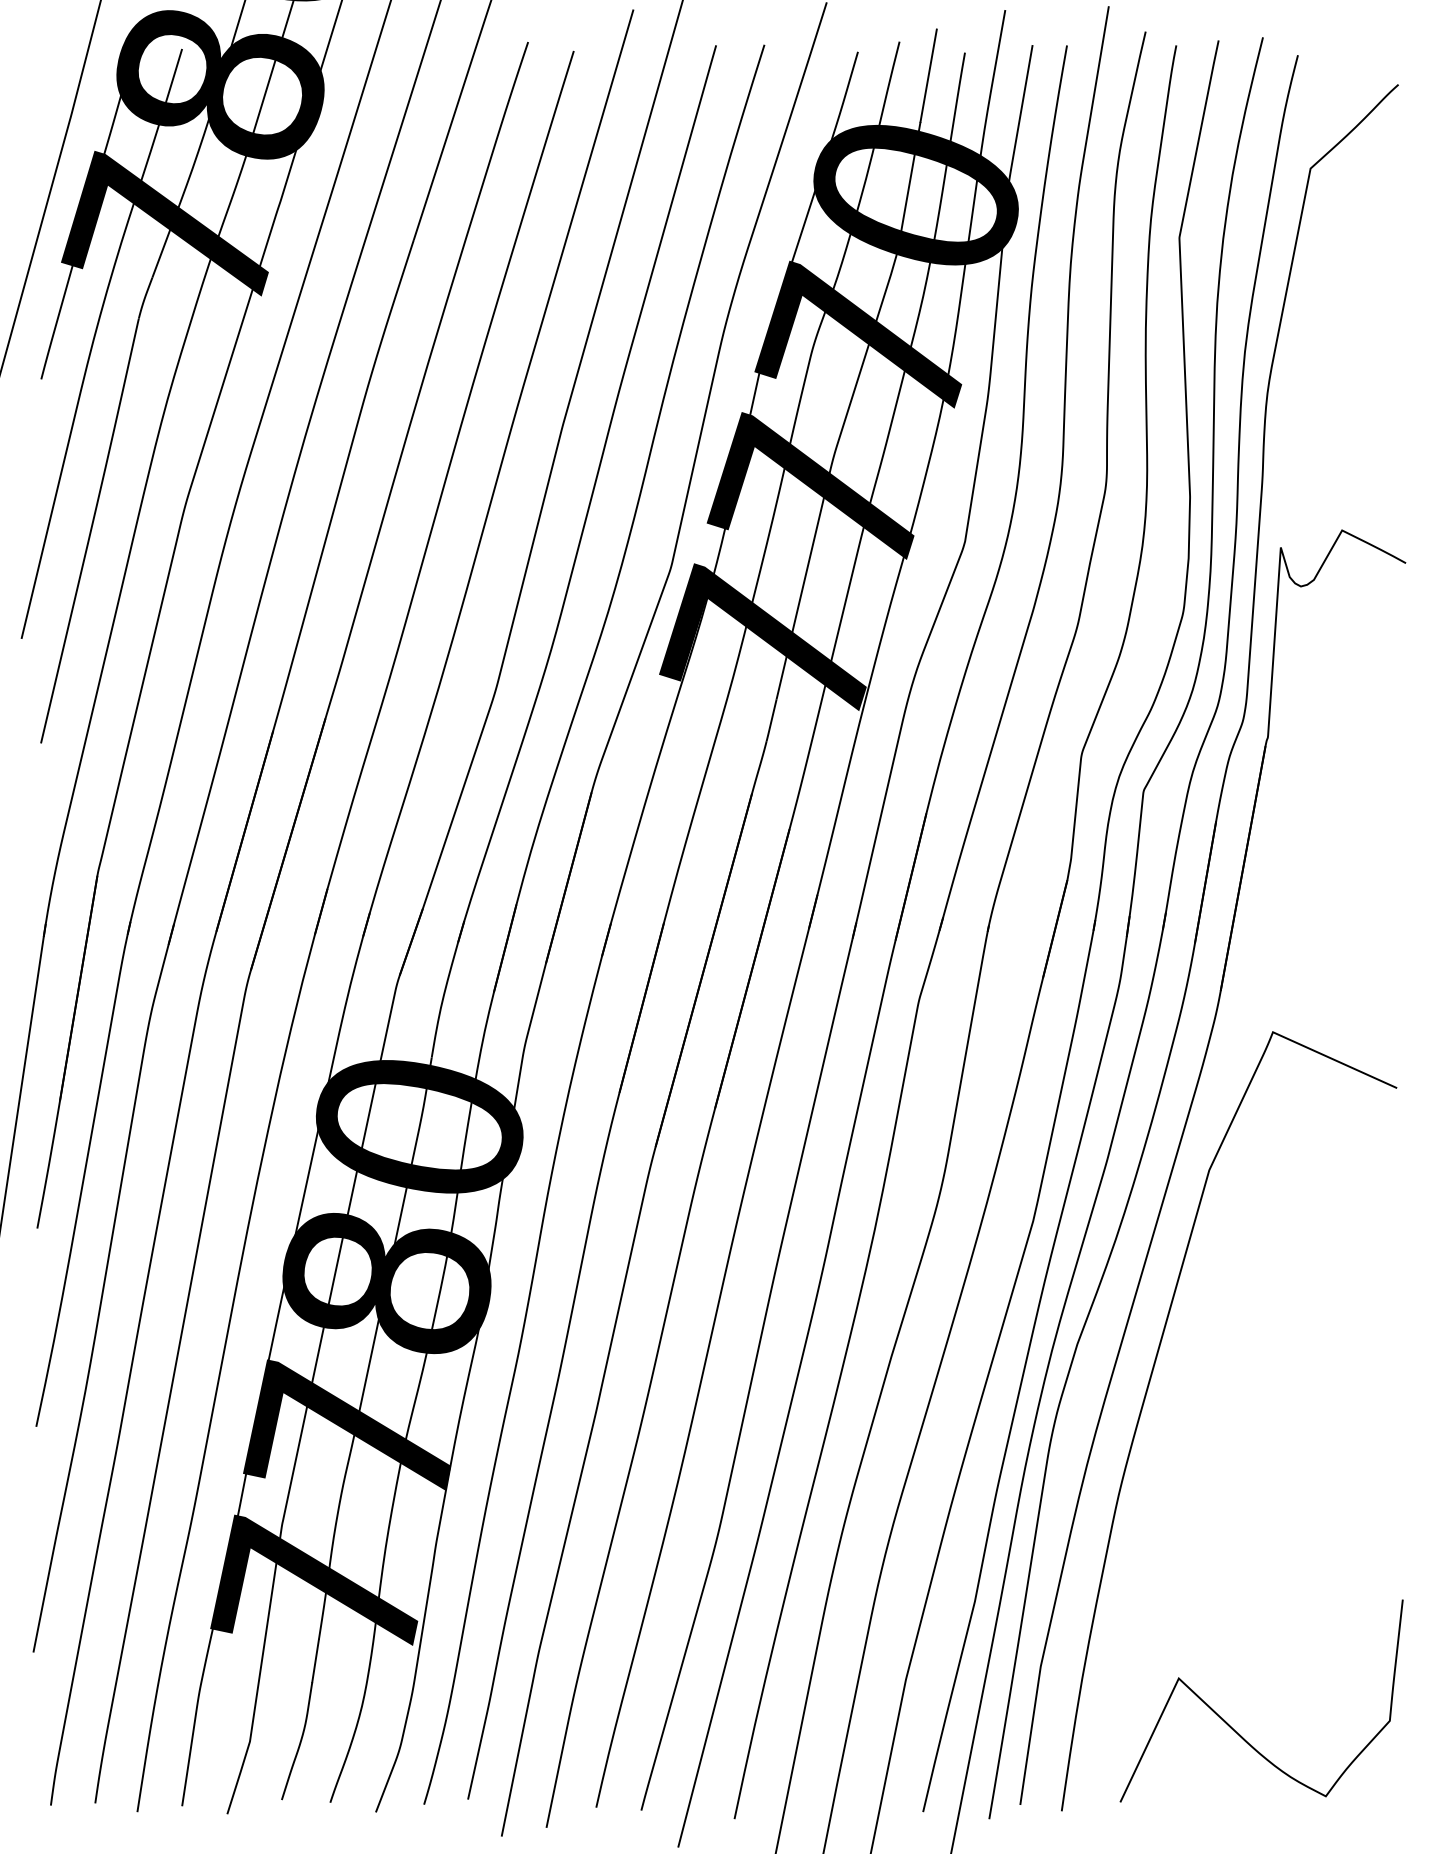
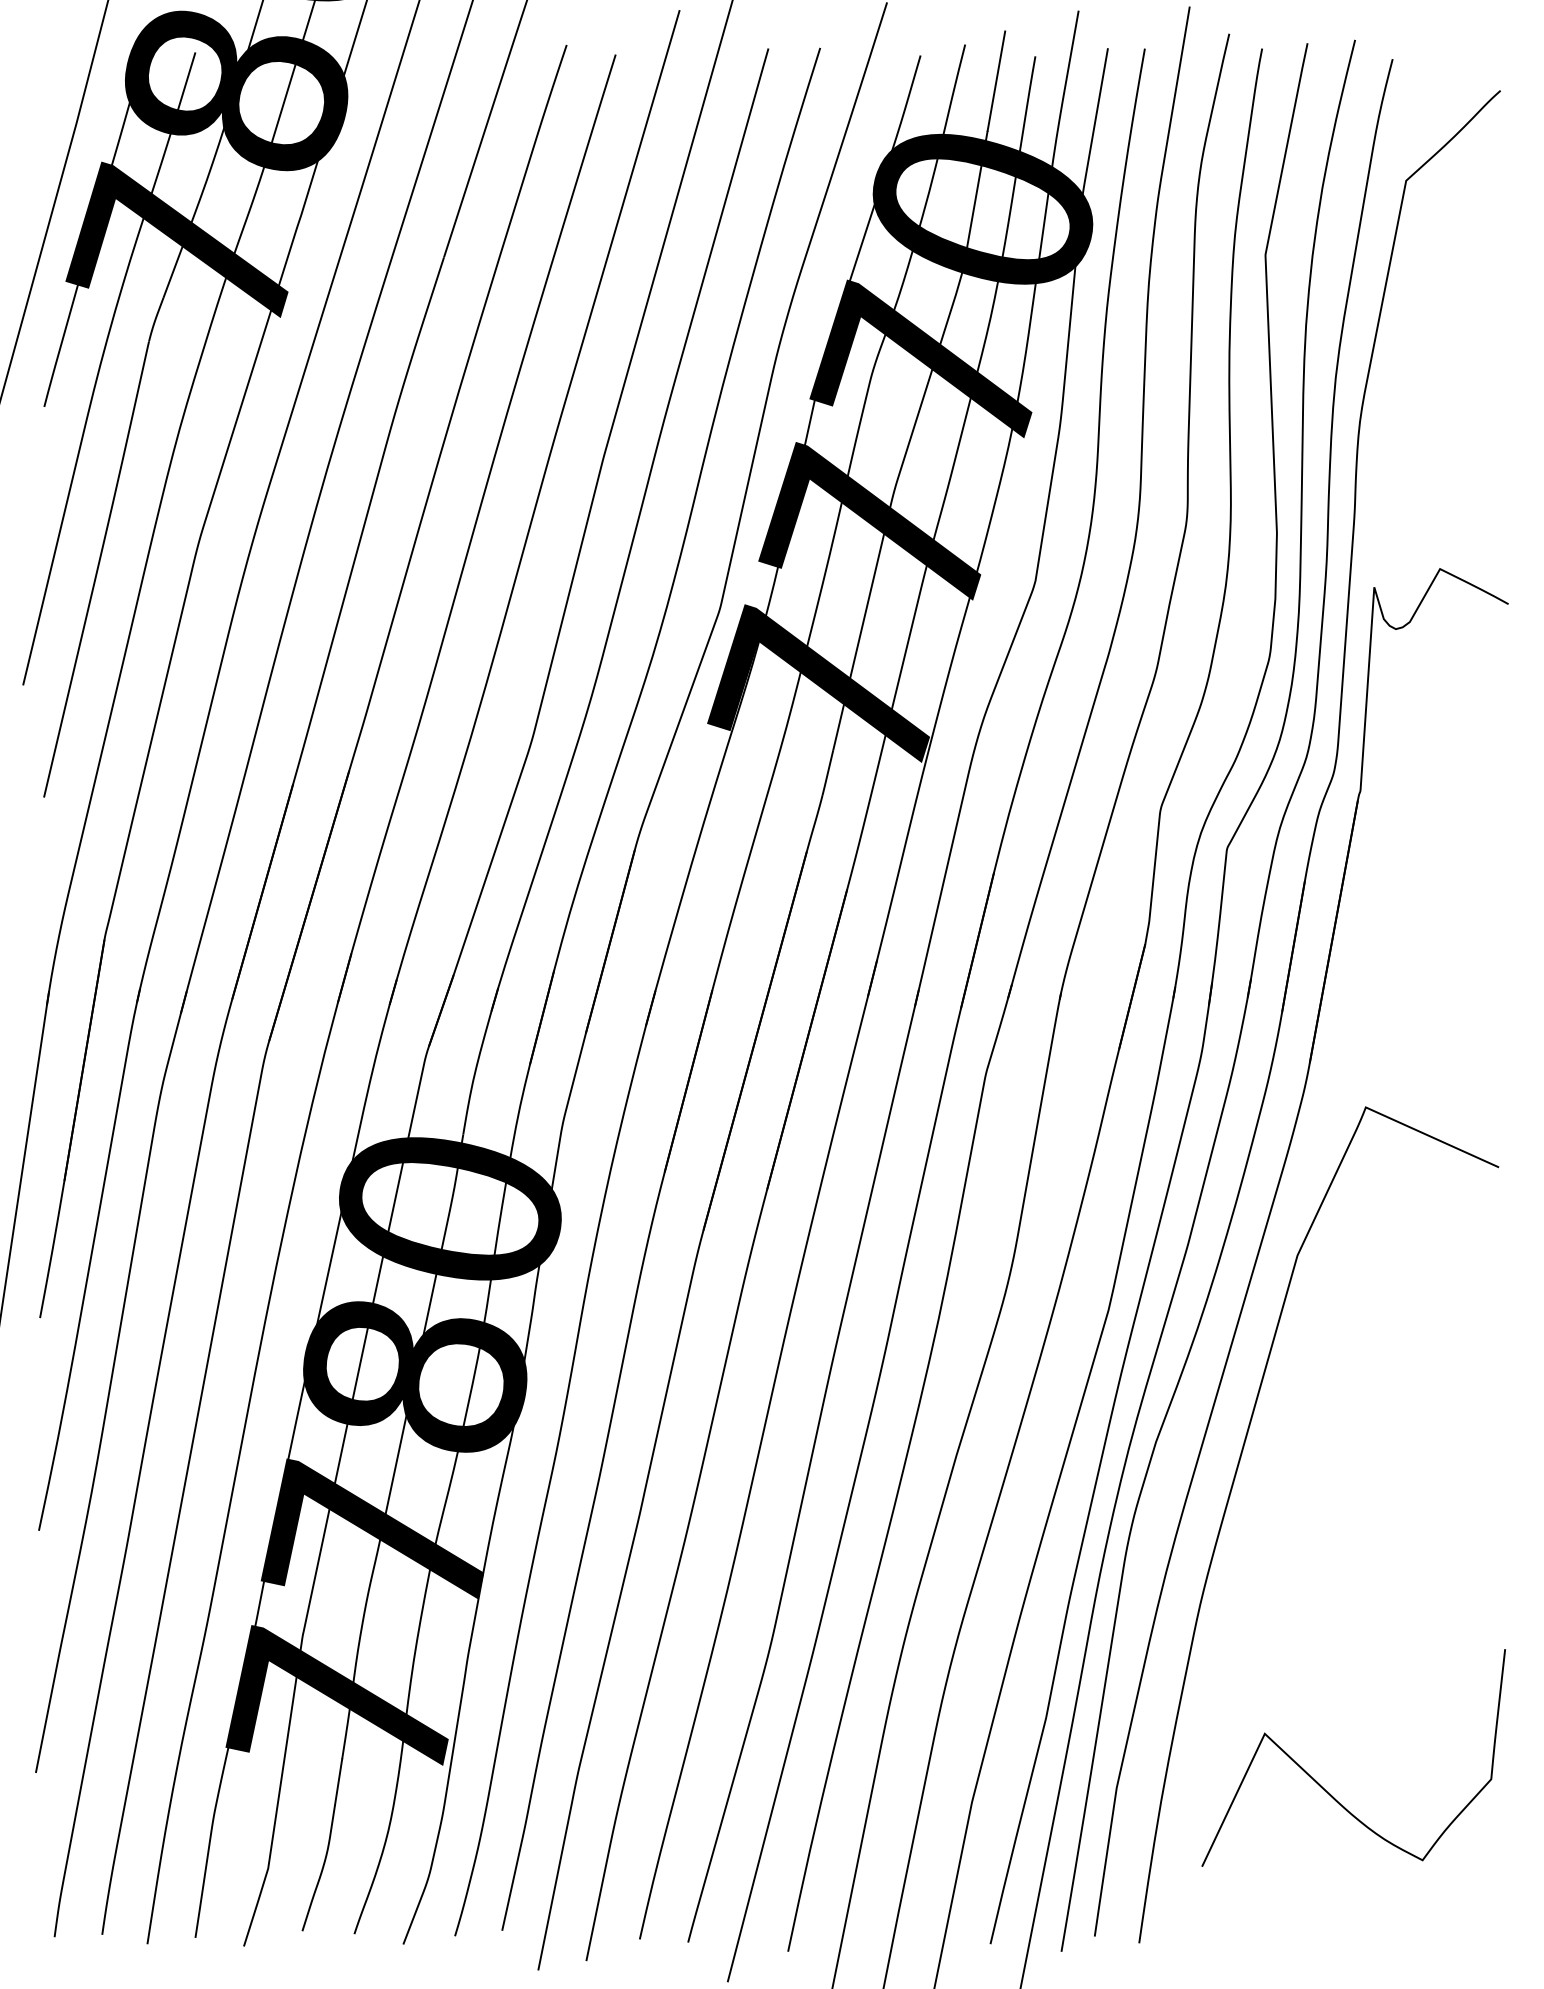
curve: (1233, 1728) -> (1323, 1787), moved

